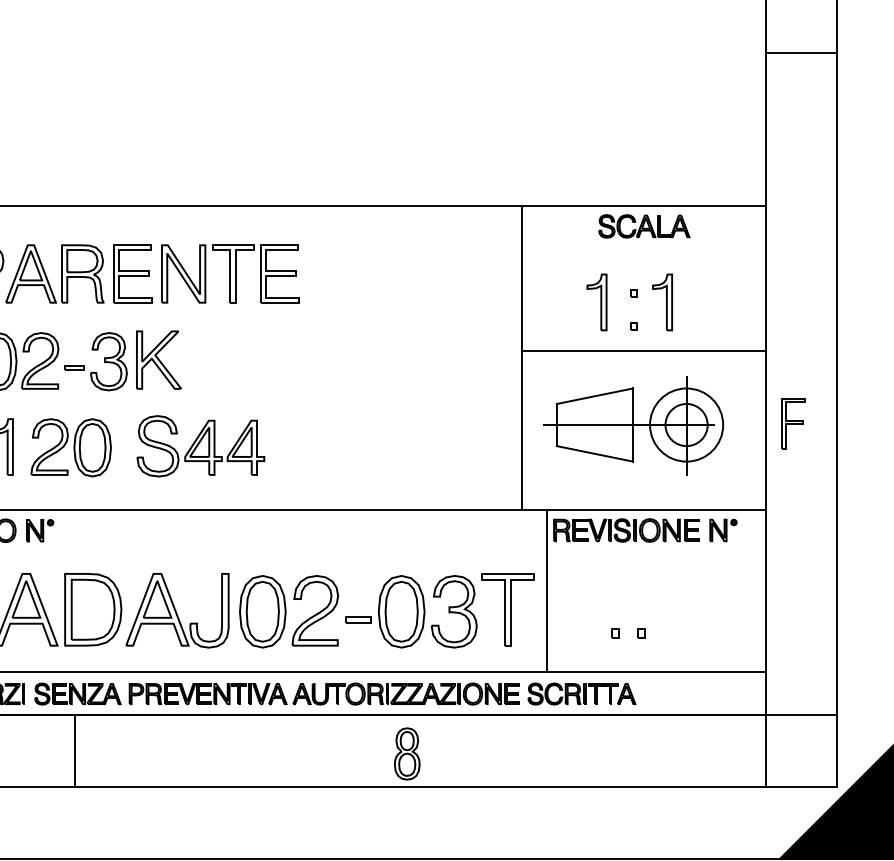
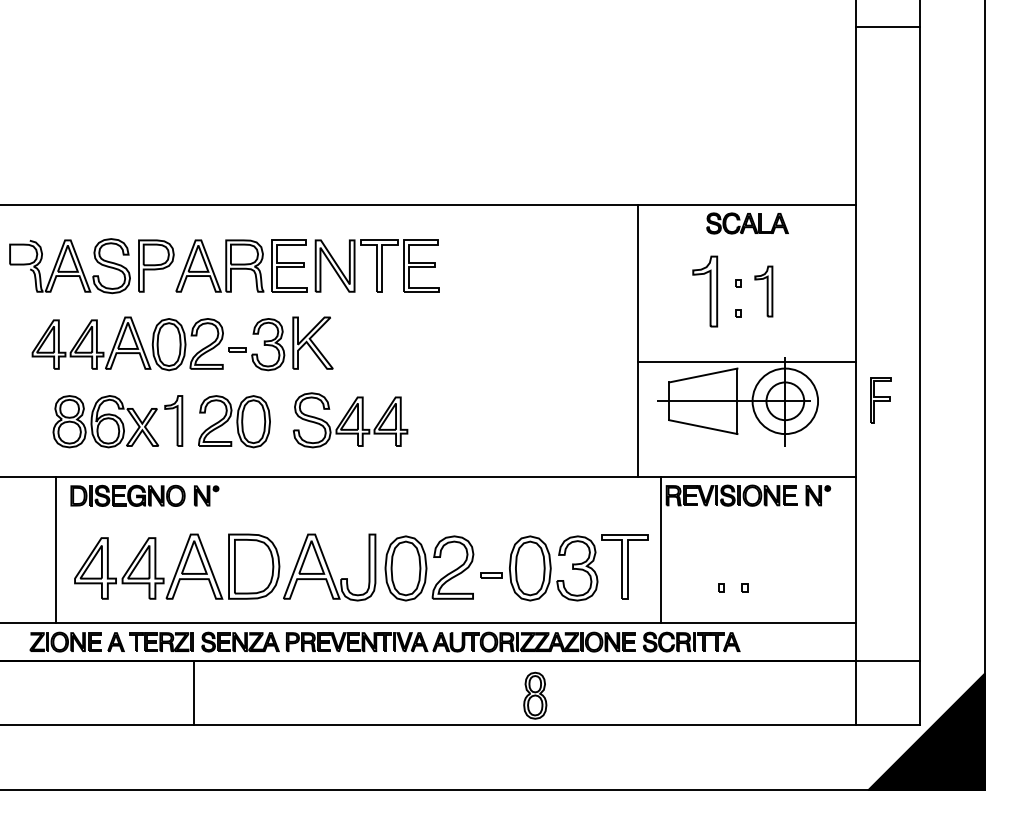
line: (801, 52) -> (888, 26), moved
part: (596, 302) -> (704, 291), size x1.4
line: (643, 350) -> (746, 361), moved
line: (74, 751) -> (193, 693), moved

